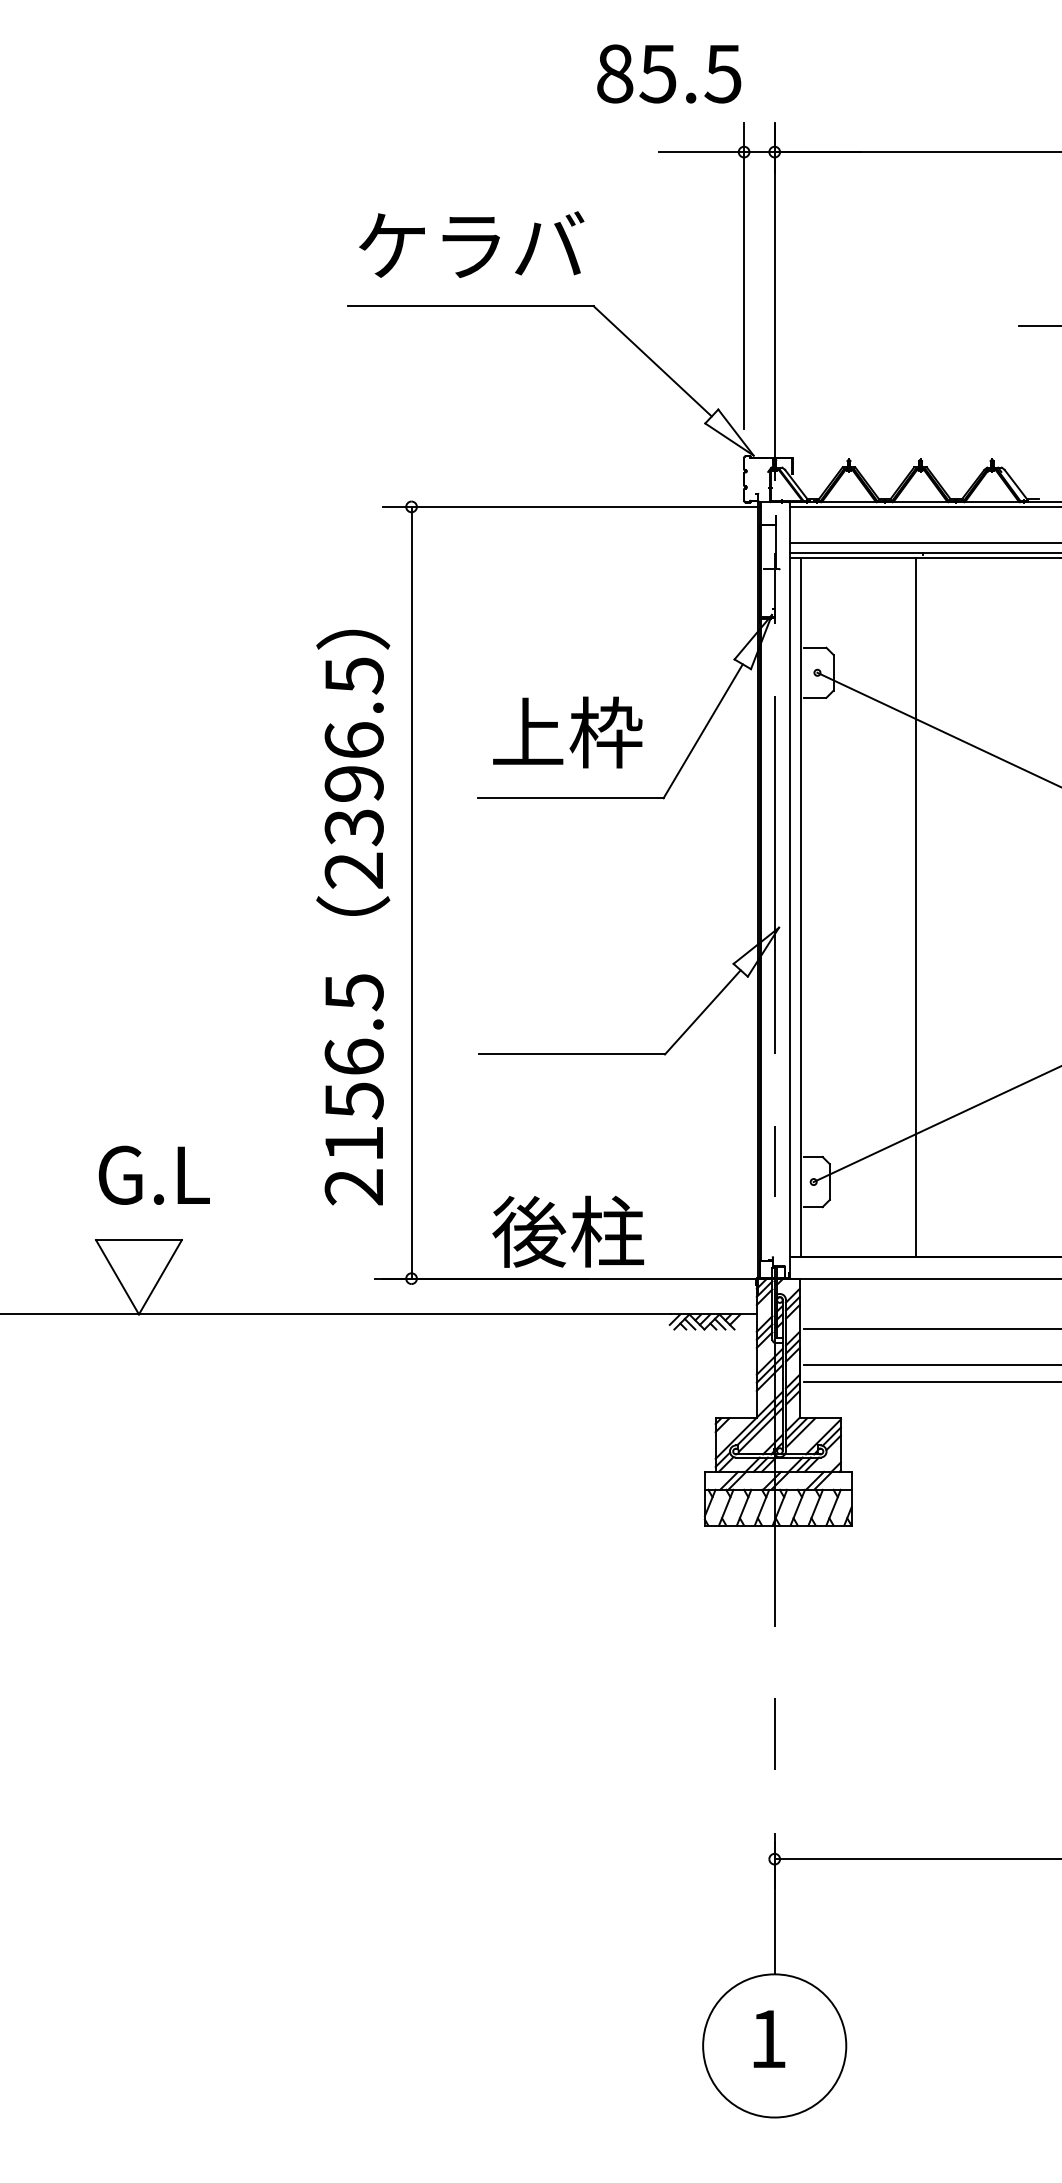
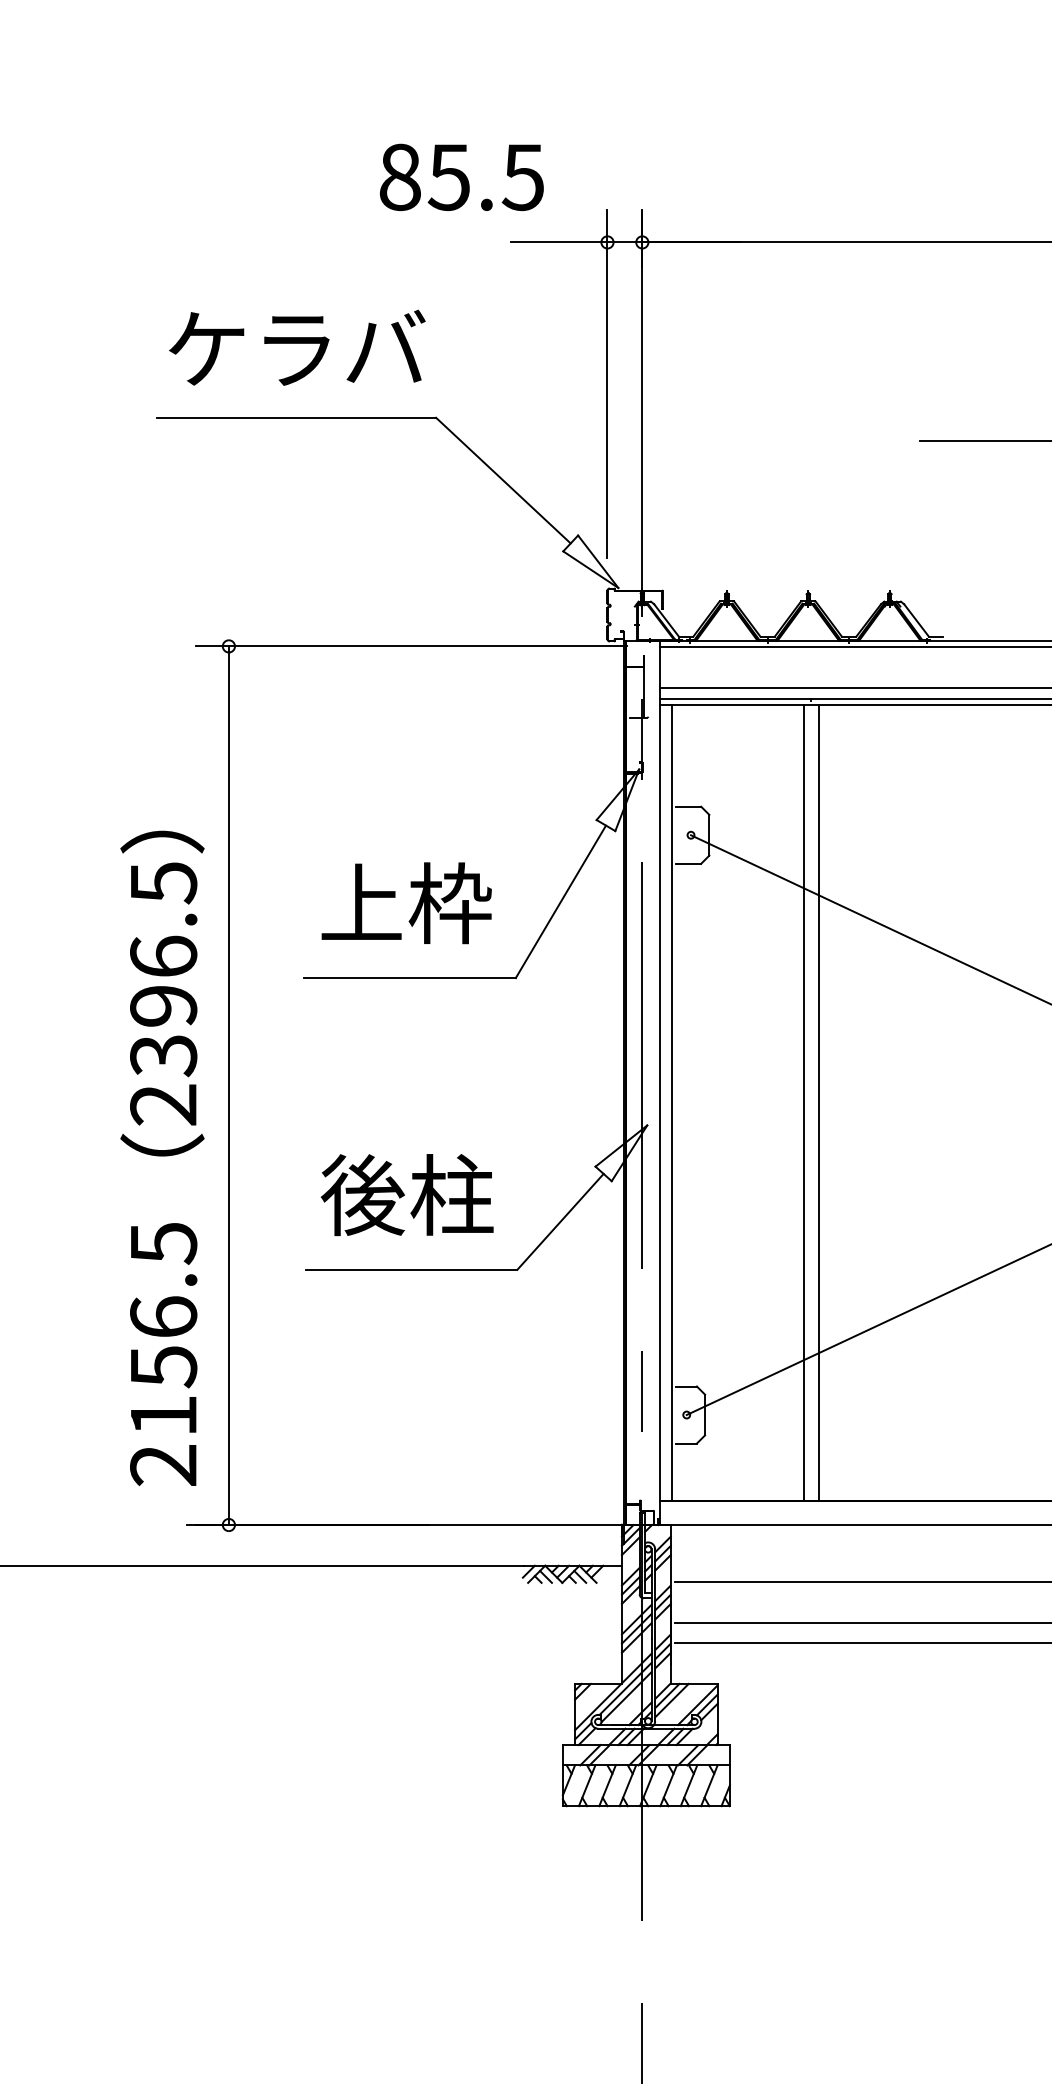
text: (669, 73) -> (462, 176), moved
line: (929, 907) -> (818, 1102), added
text: (353, 917) -> (162, 1158), moved
text: (568, 1231) -> (407, 1194), moved

